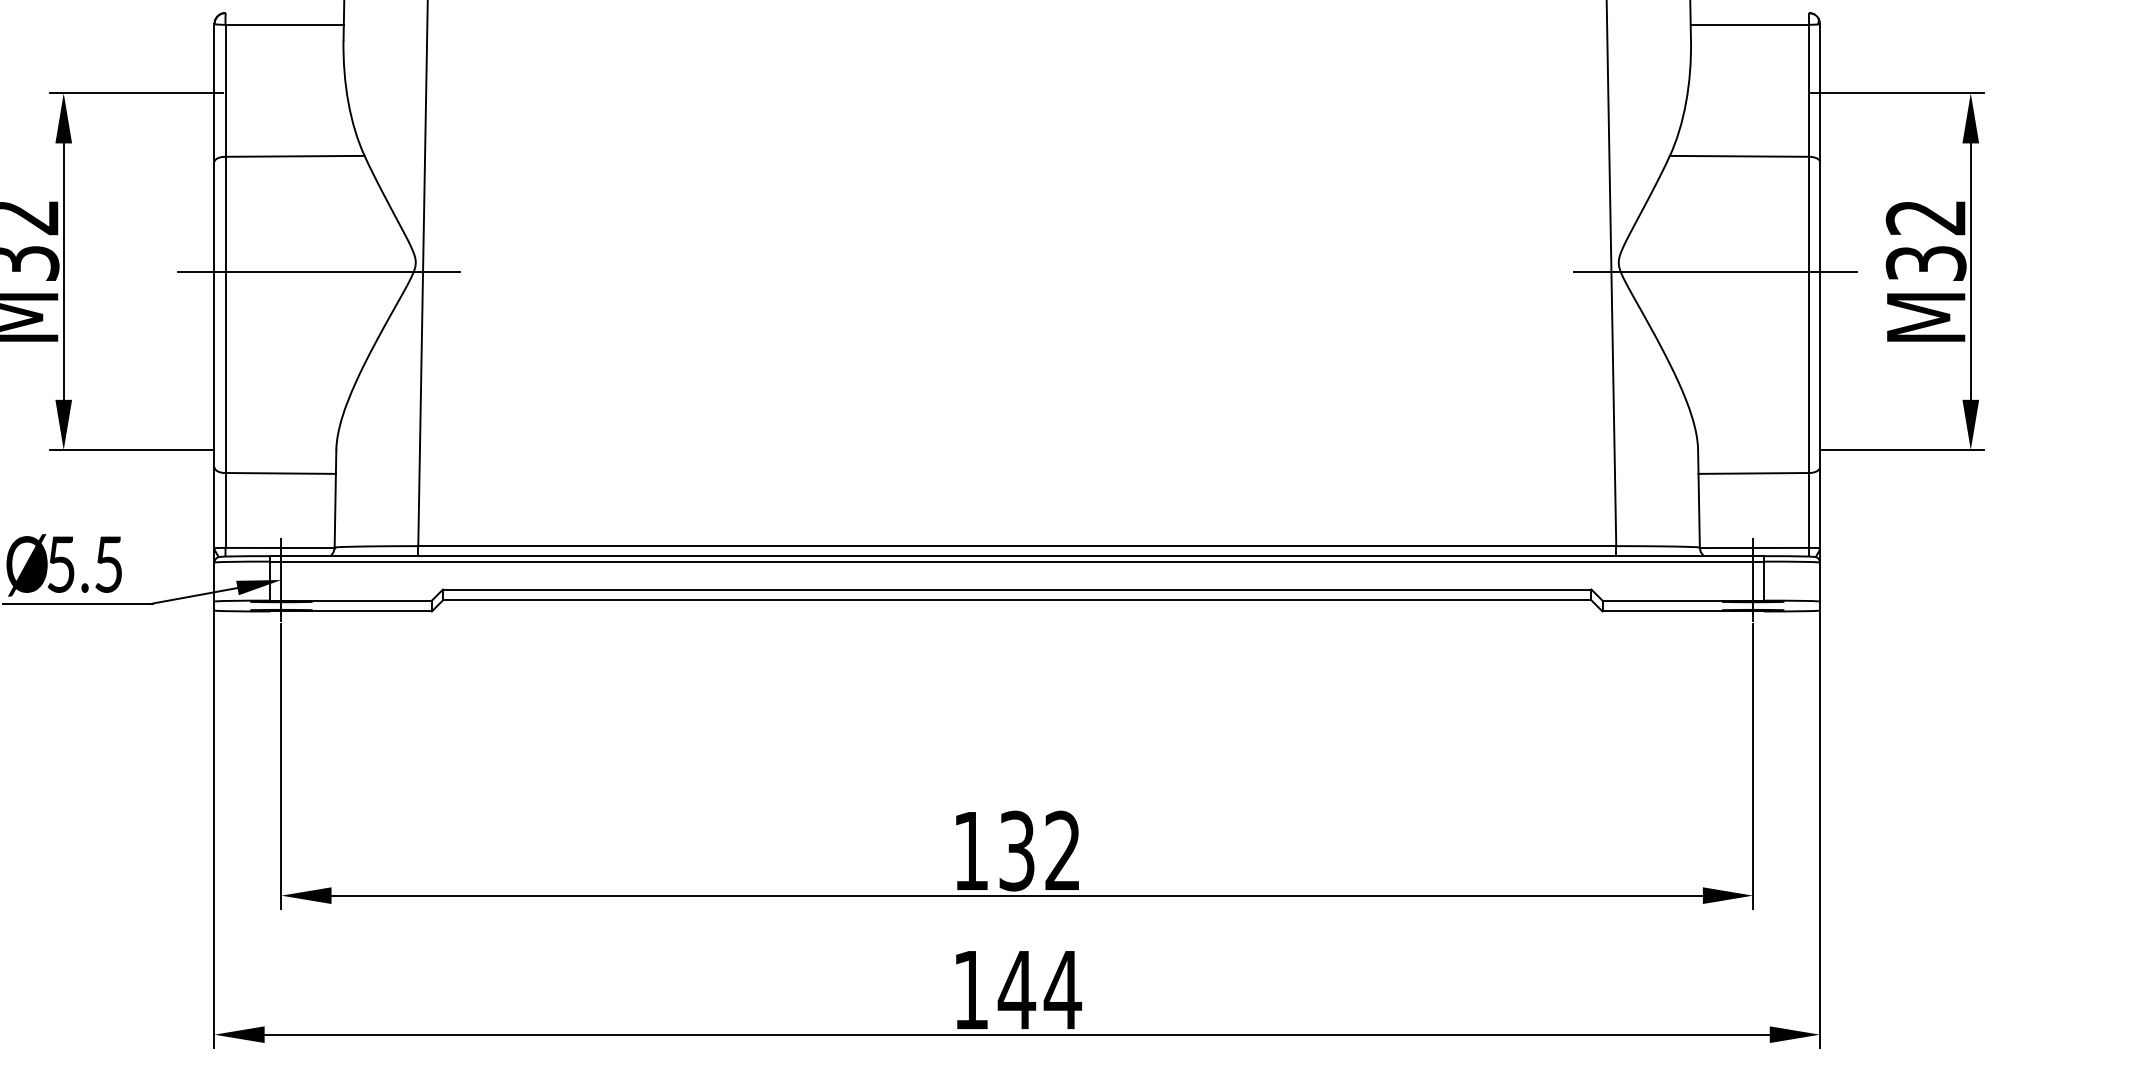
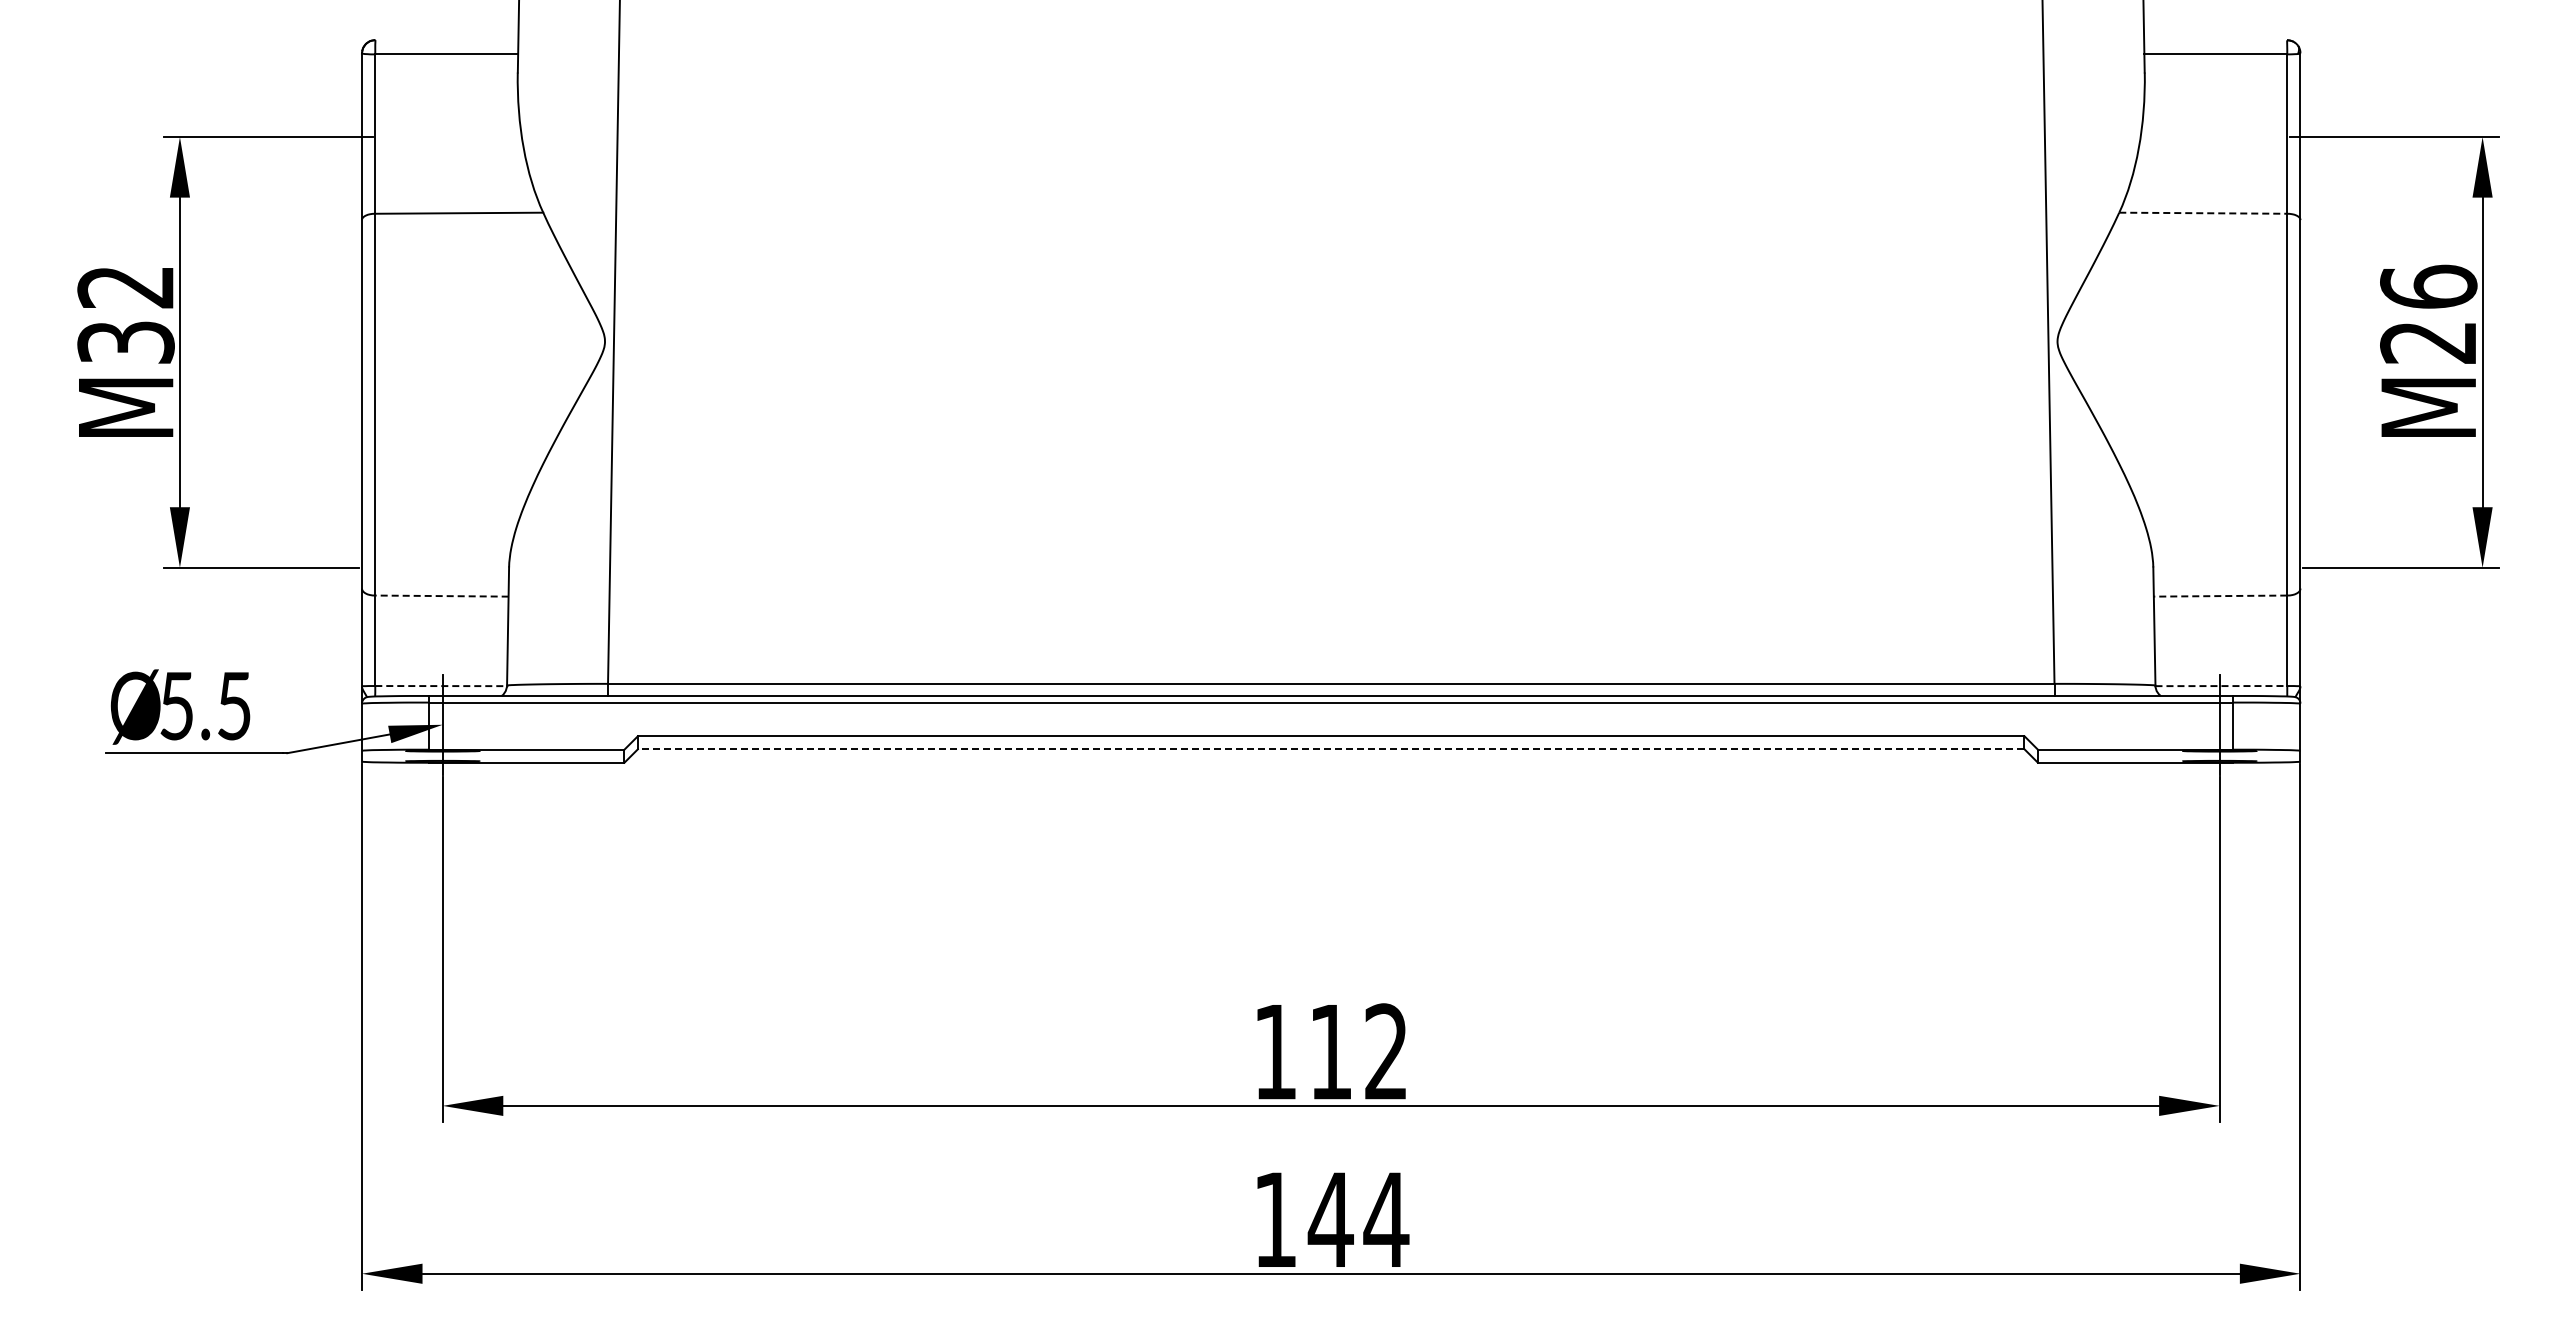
line: (1739, 156) -> (2203, 213), solid -> dashed
text: (1925, 239) -> (2428, 313), M32 -> M26
line: (318, 271) -> (487, 352), removed
line: (1715, 271) -> (2174, 352), removed
line: (280, 473) -> (441, 596), solid -> dashed
line: (1753, 473) -> (2220, 596), solid -> dashed
line: (280, 548) -> (441, 686), solid -> dashed
line: (1754, 548) -> (2221, 686), solid -> dashed
line: (1016, 600) -> (1330, 749), solid -> dashed
text: (1016, 850) -> (1330, 1051), 132 -> 112

